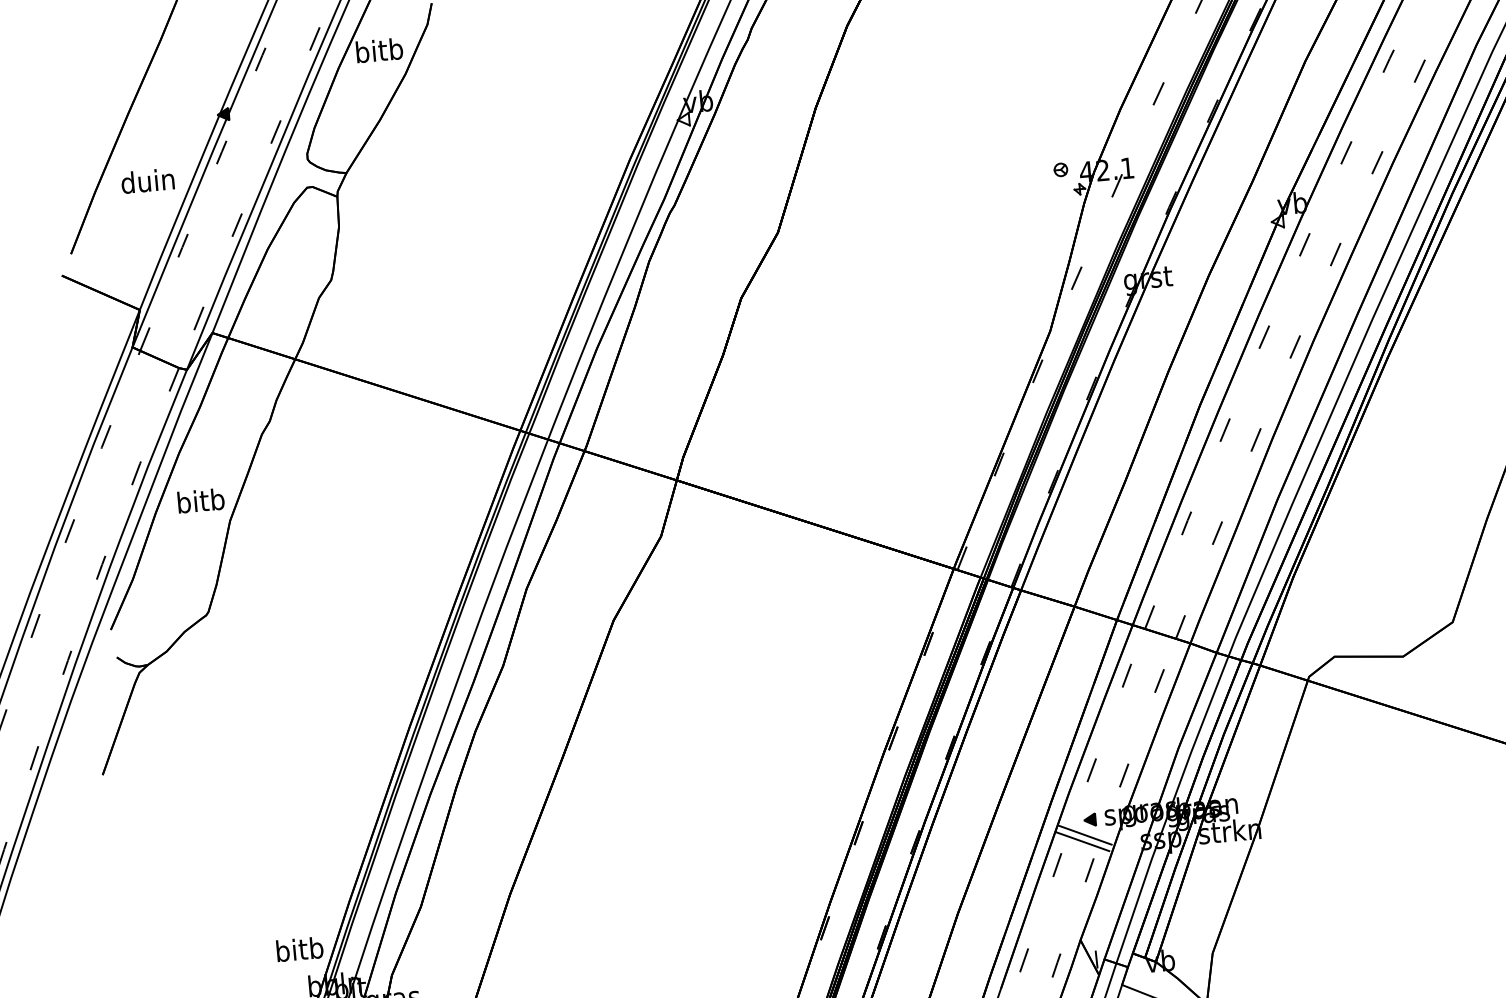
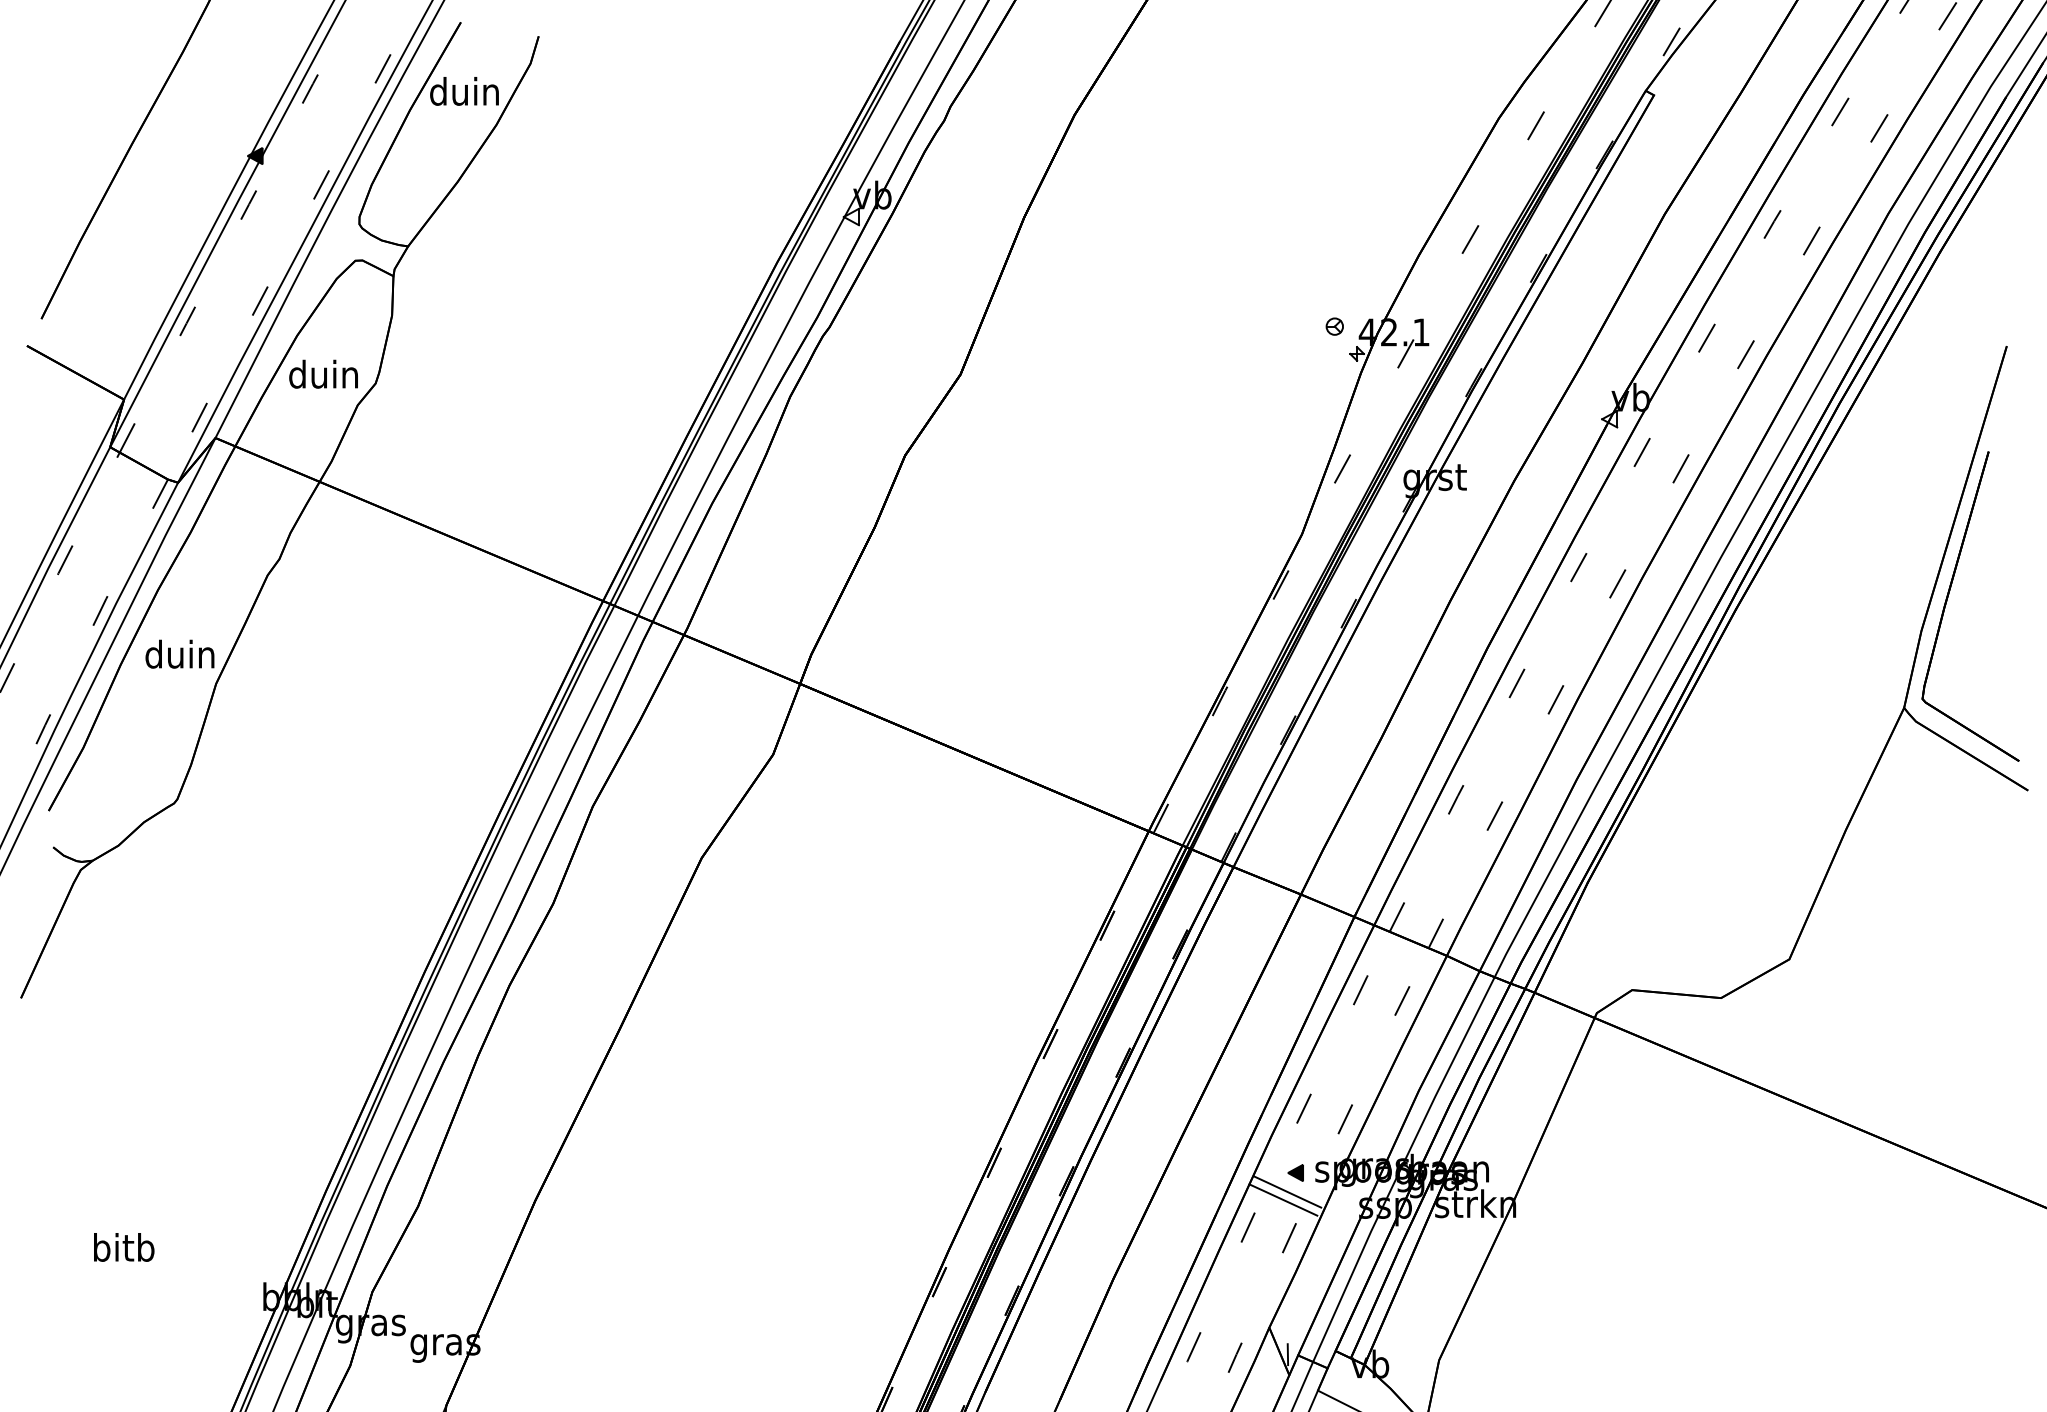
text: (378, 50) -> (464, 91), bitb -> duin
text: (147, 180) -> (323, 373), moved
text: (199, 500) -> (179, 653), bitb -> duin
text: (300, 949) -> (124, 1247), moved

